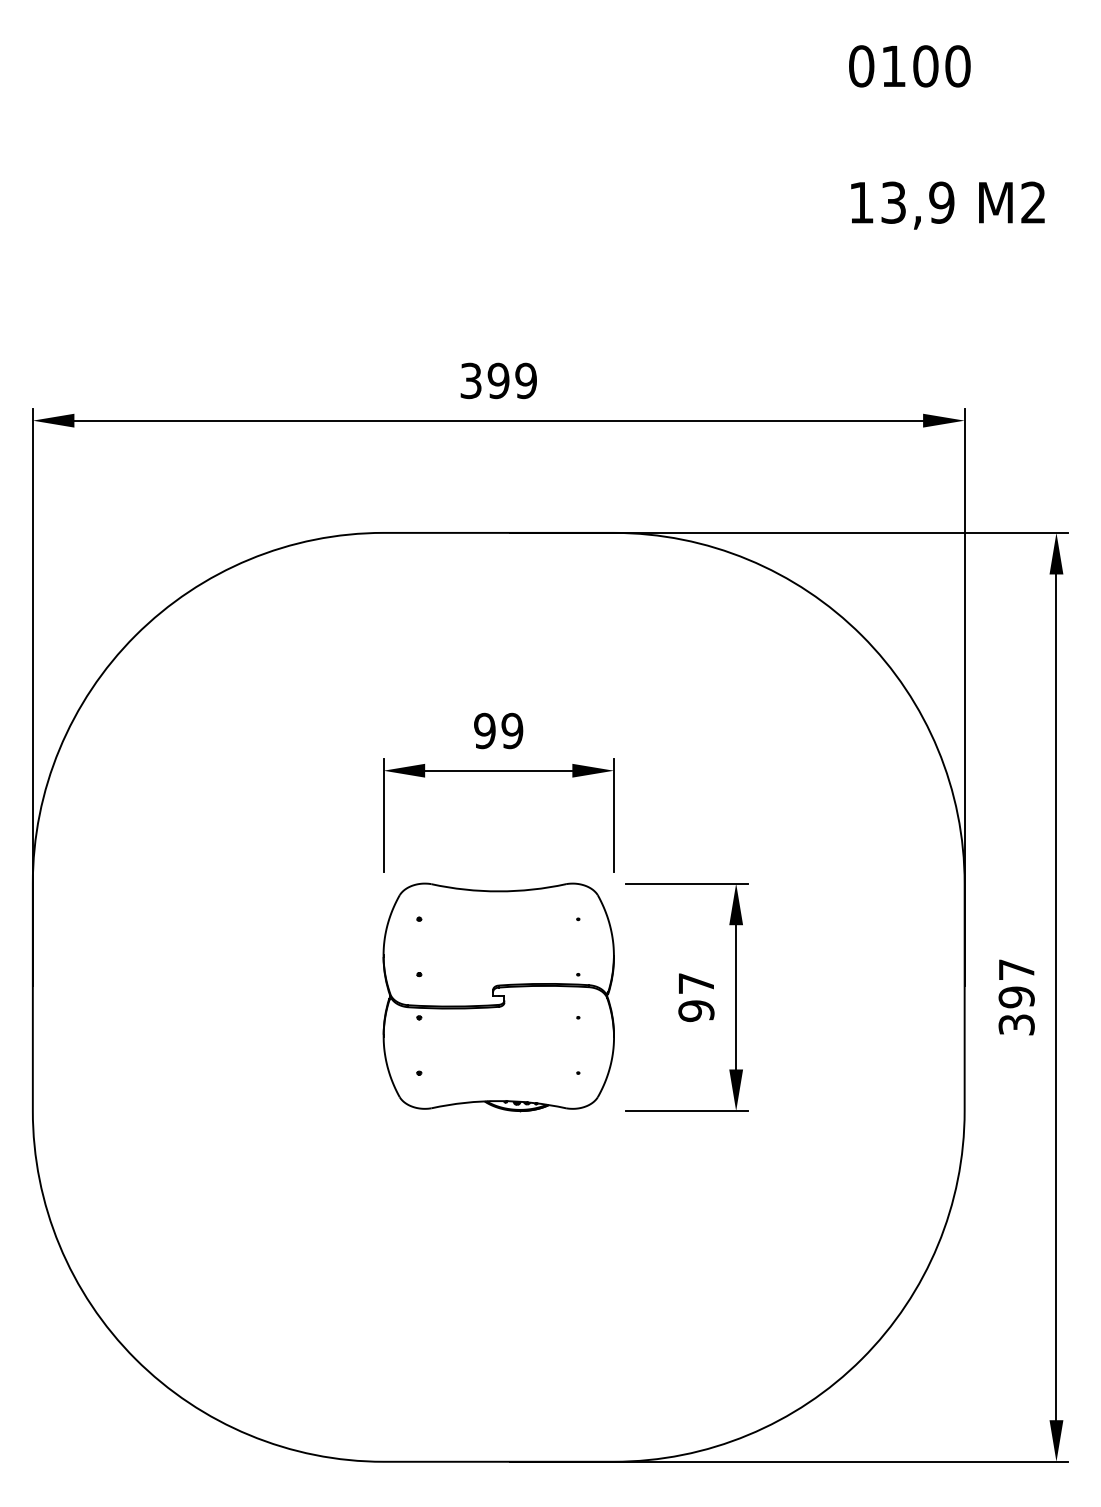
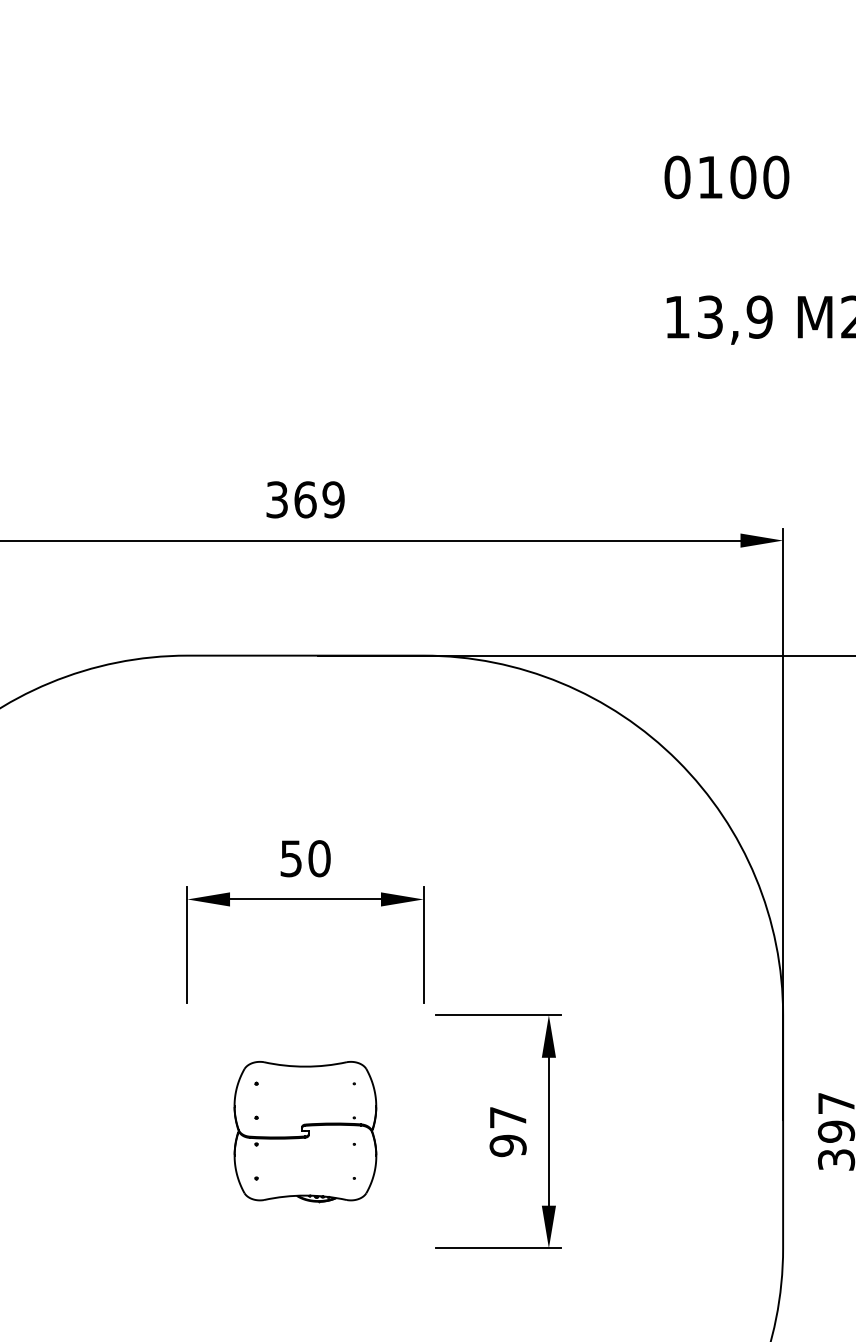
text: (498, 380) -> (305, 499), 399 -> 369
text: (498, 730) -> (305, 858), 99 -> 50
part: (498, 997) -> (305, 1131), size x0.6

